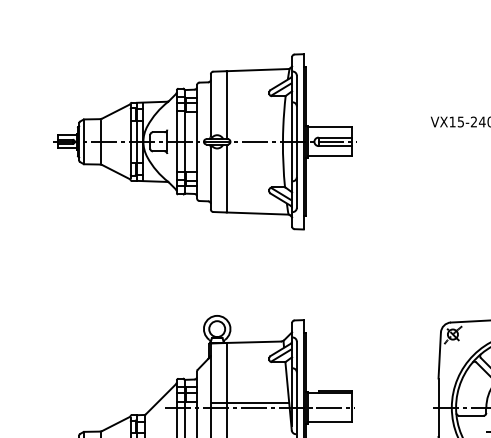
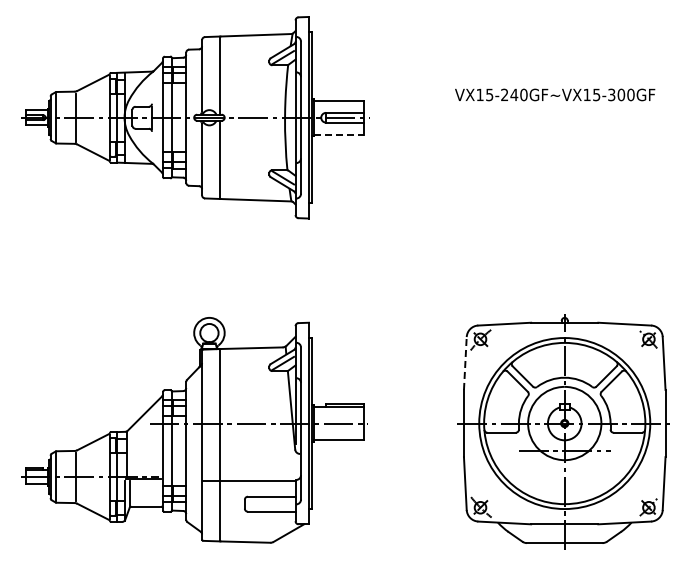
line: (330, 156) -> (339, 134), solid -> dashed
line: (439, 355) -> (465, 363), solid -> dashed
line: (250, 403) -> (247, 418), removed

